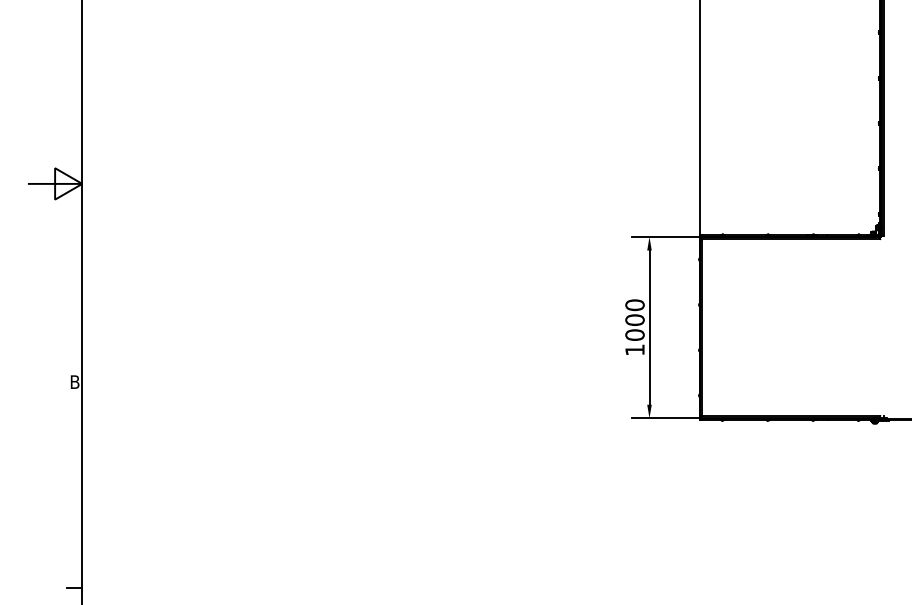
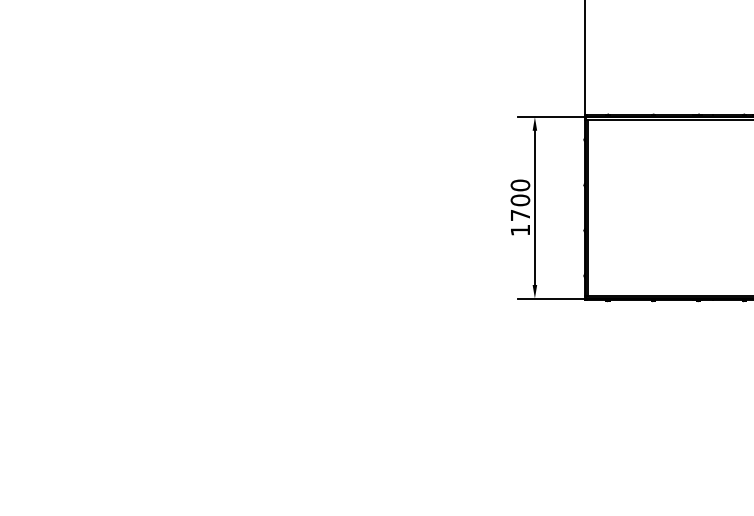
text: (634, 334) -> (519, 214), 1000 -> 1700

